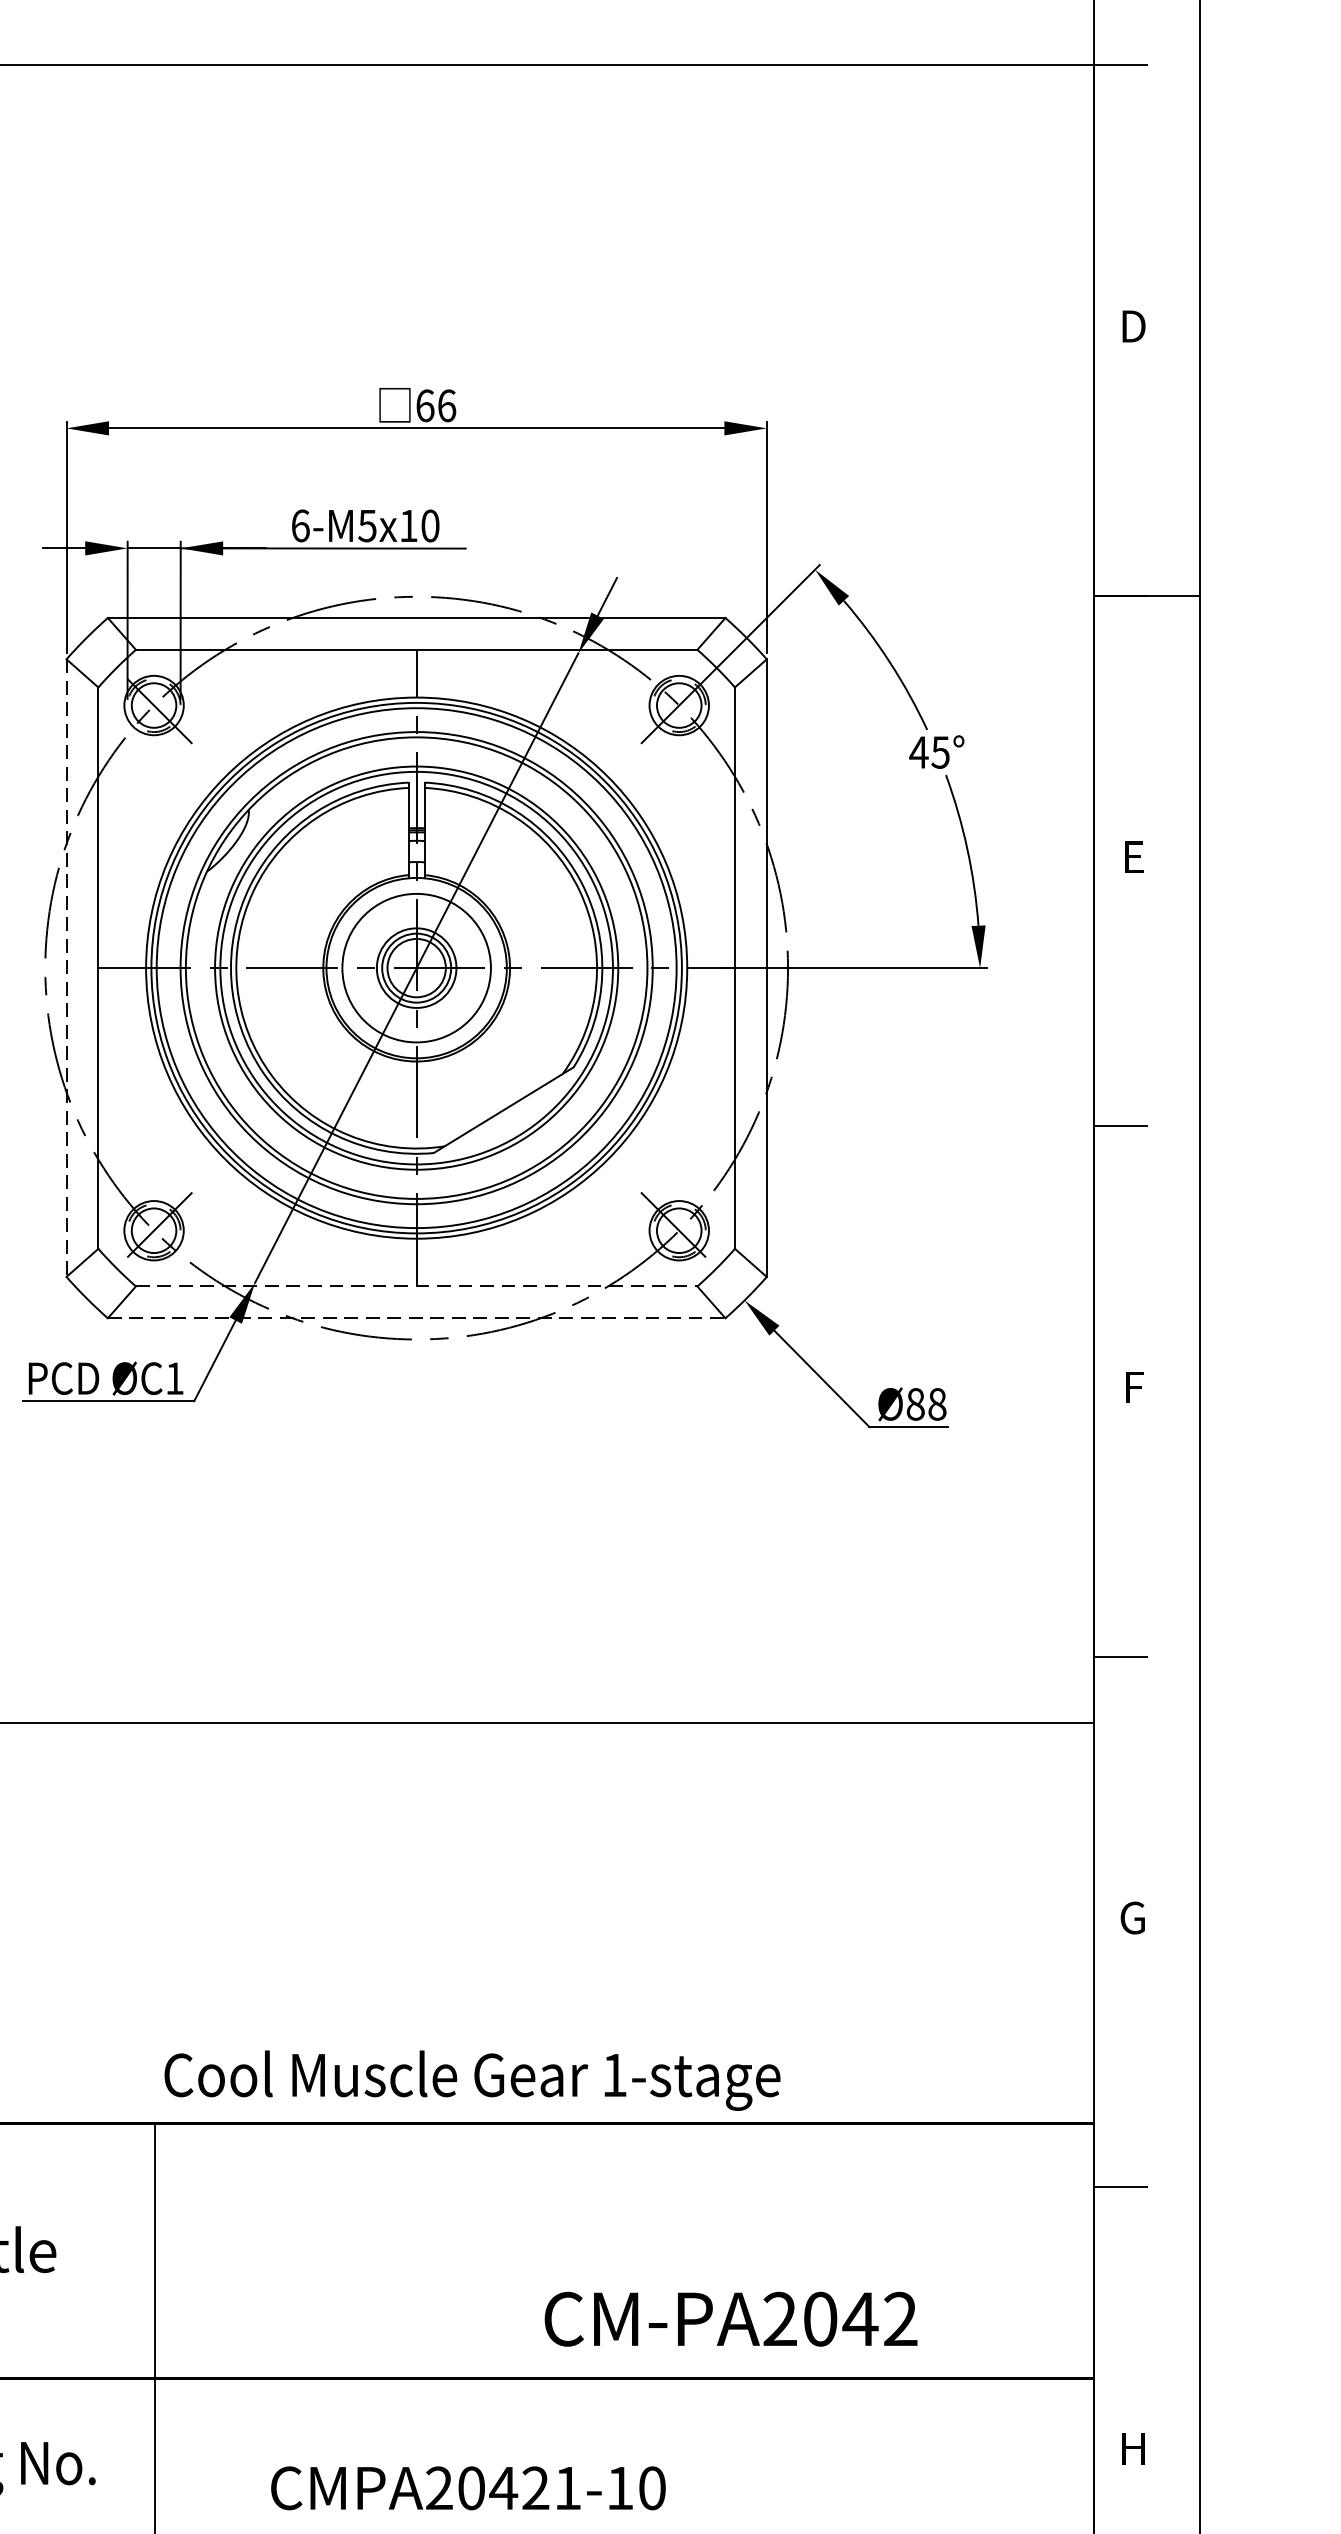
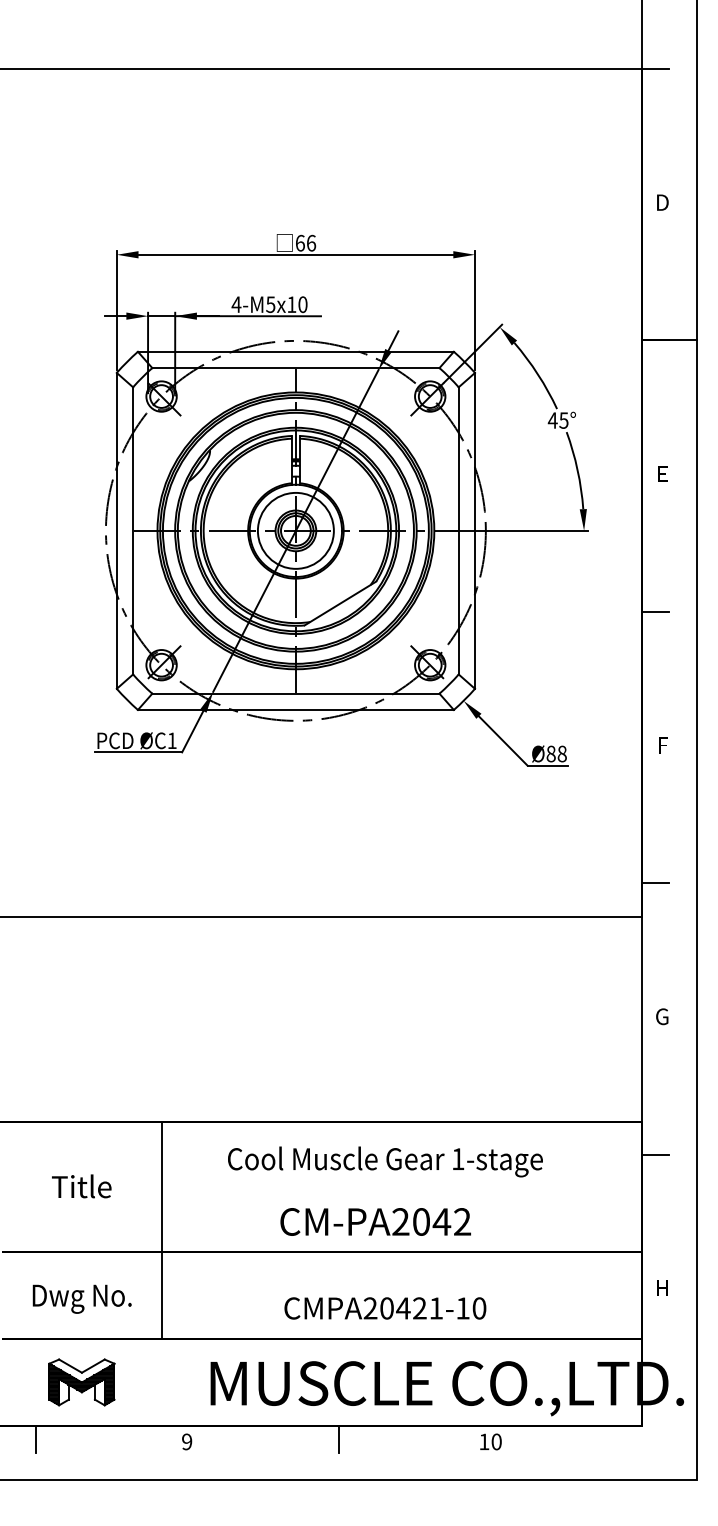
text: (300, 525) -> (236, 304), 6-M5x10 -> 4-M5x10
line: (65, 967) -> (116, 530), dashed -> solid
line: (415, 1286) -> (295, 693), dashed -> solid
line: (415, 1317) -> (295, 709), dashed -> solid
text: (472, 2079) -> (385, 1161), moved
text: (730, 2318) -> (375, 1221), moved
text: (468, 2488) -> (385, 1308), moved

